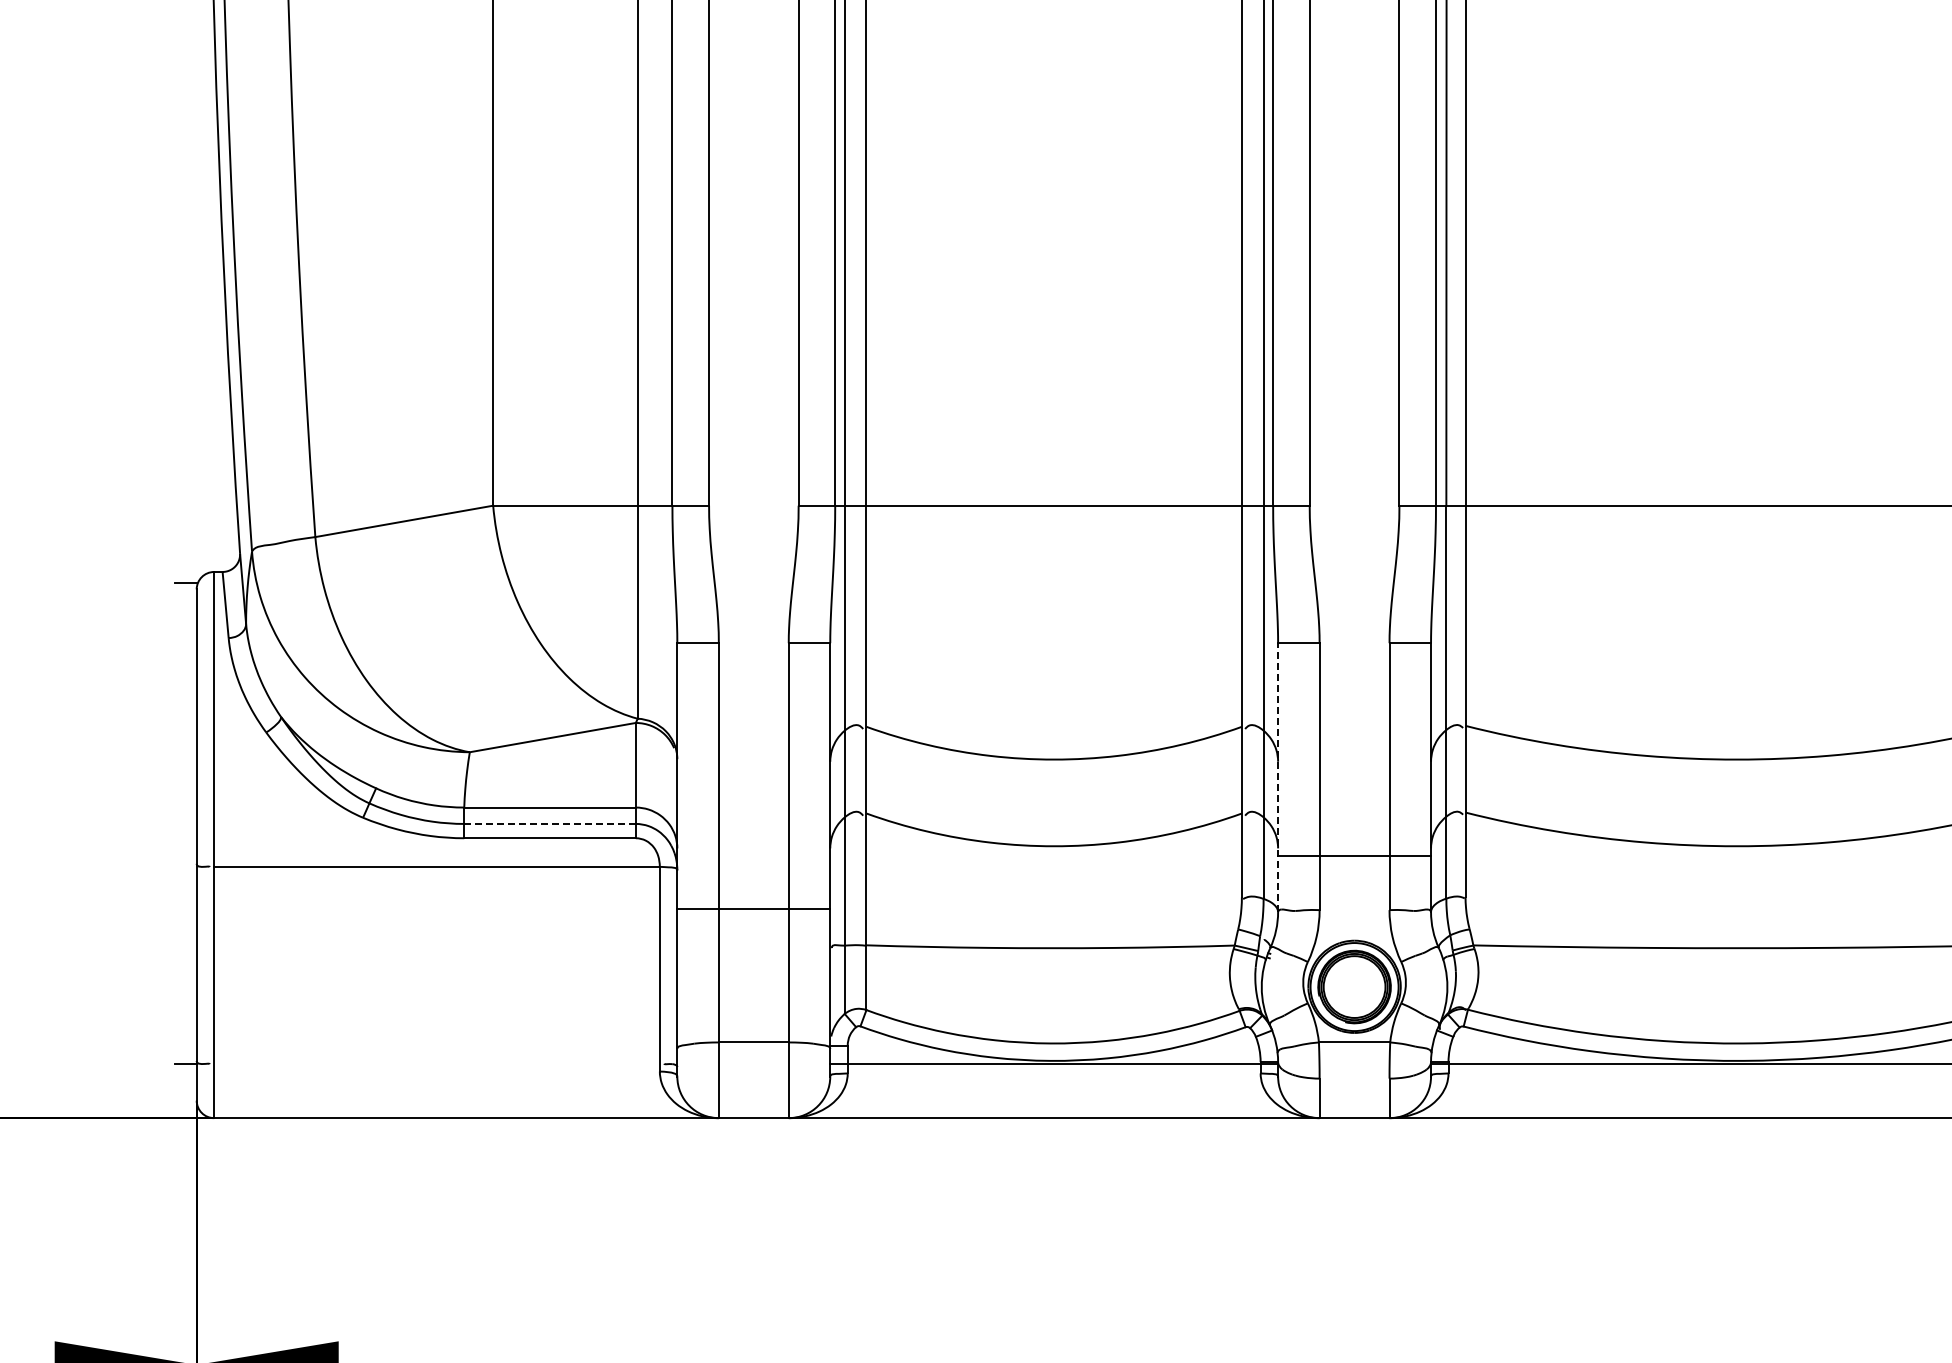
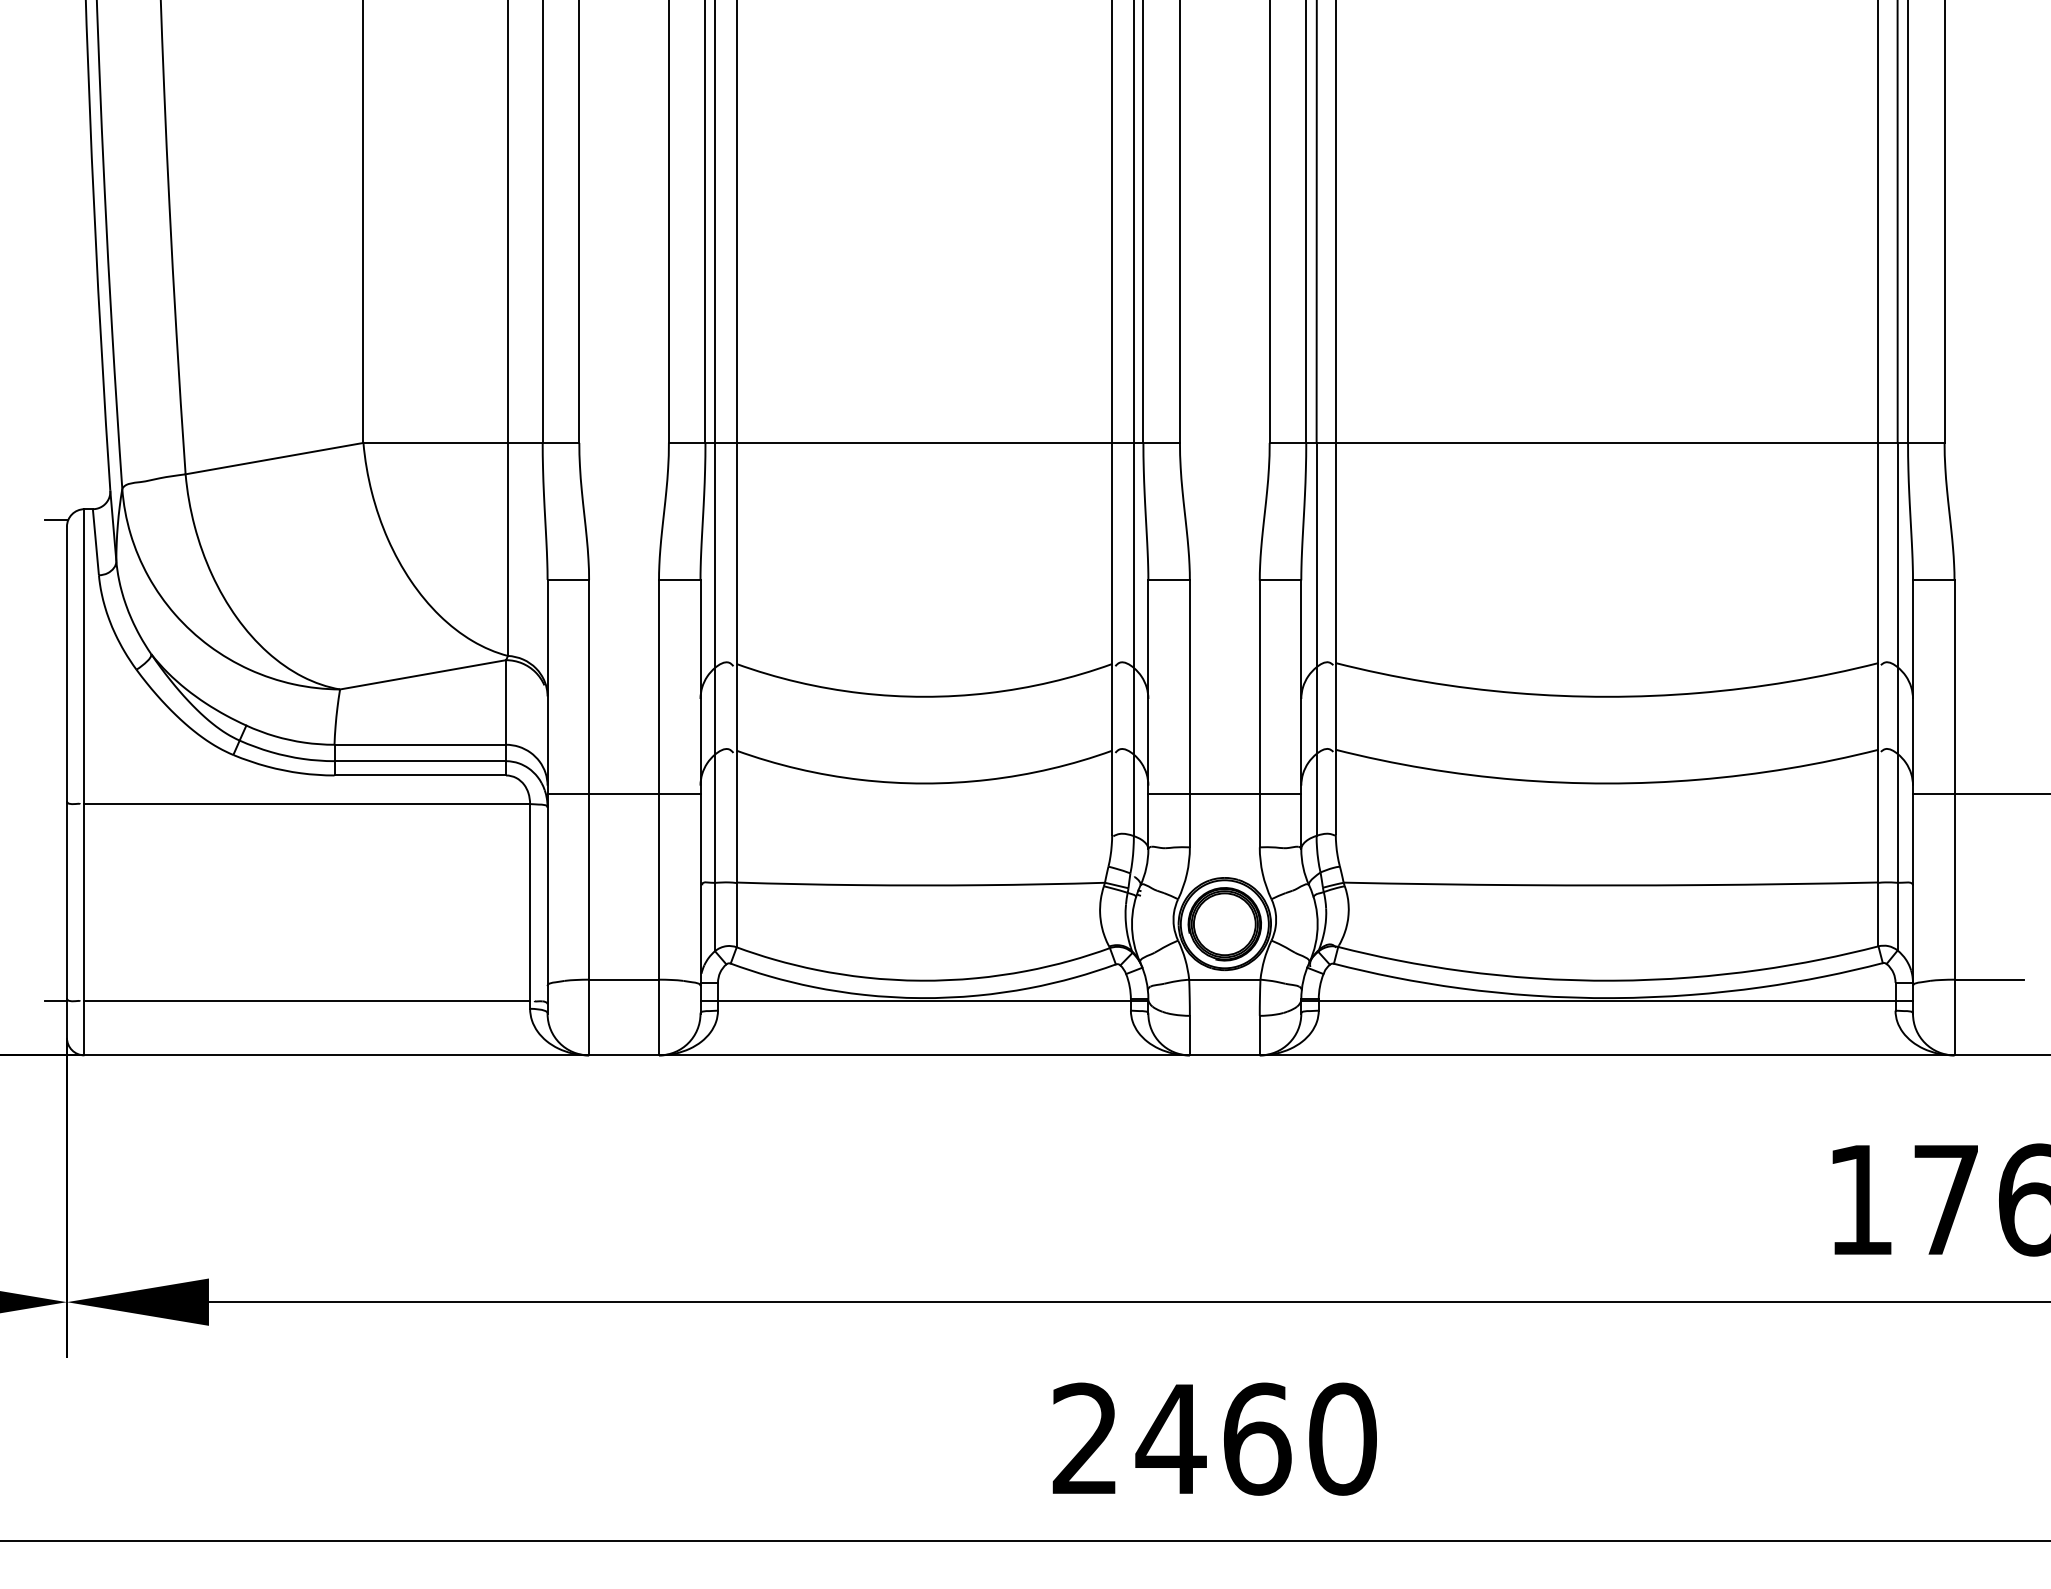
line: (1278, 777) -> (1148, 714), dashed -> solid
line: (550, 824) -> (420, 761), dashed -> solid
line: (753, 909) -> (623, 793), moved
line: (437, 1064) -> (307, 1001), added

